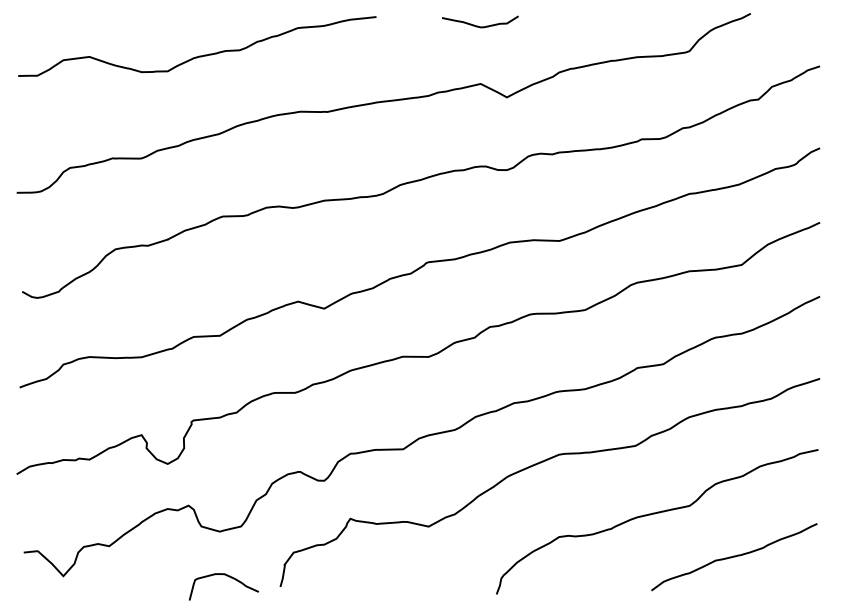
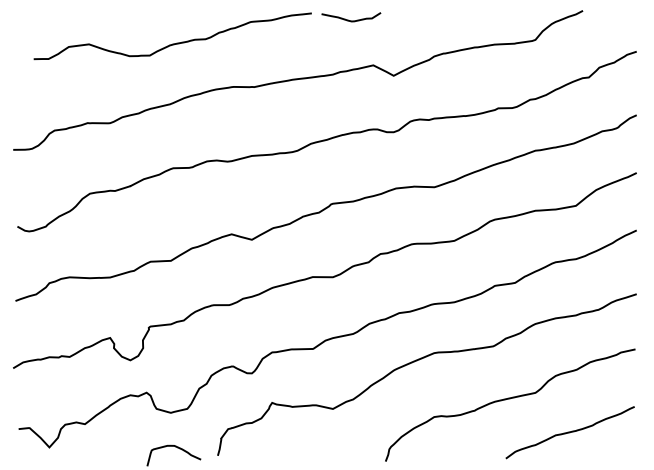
curve: (478, 25) -> (349, 19), moved
curve: (199, 55) -> (174, 43), moved

